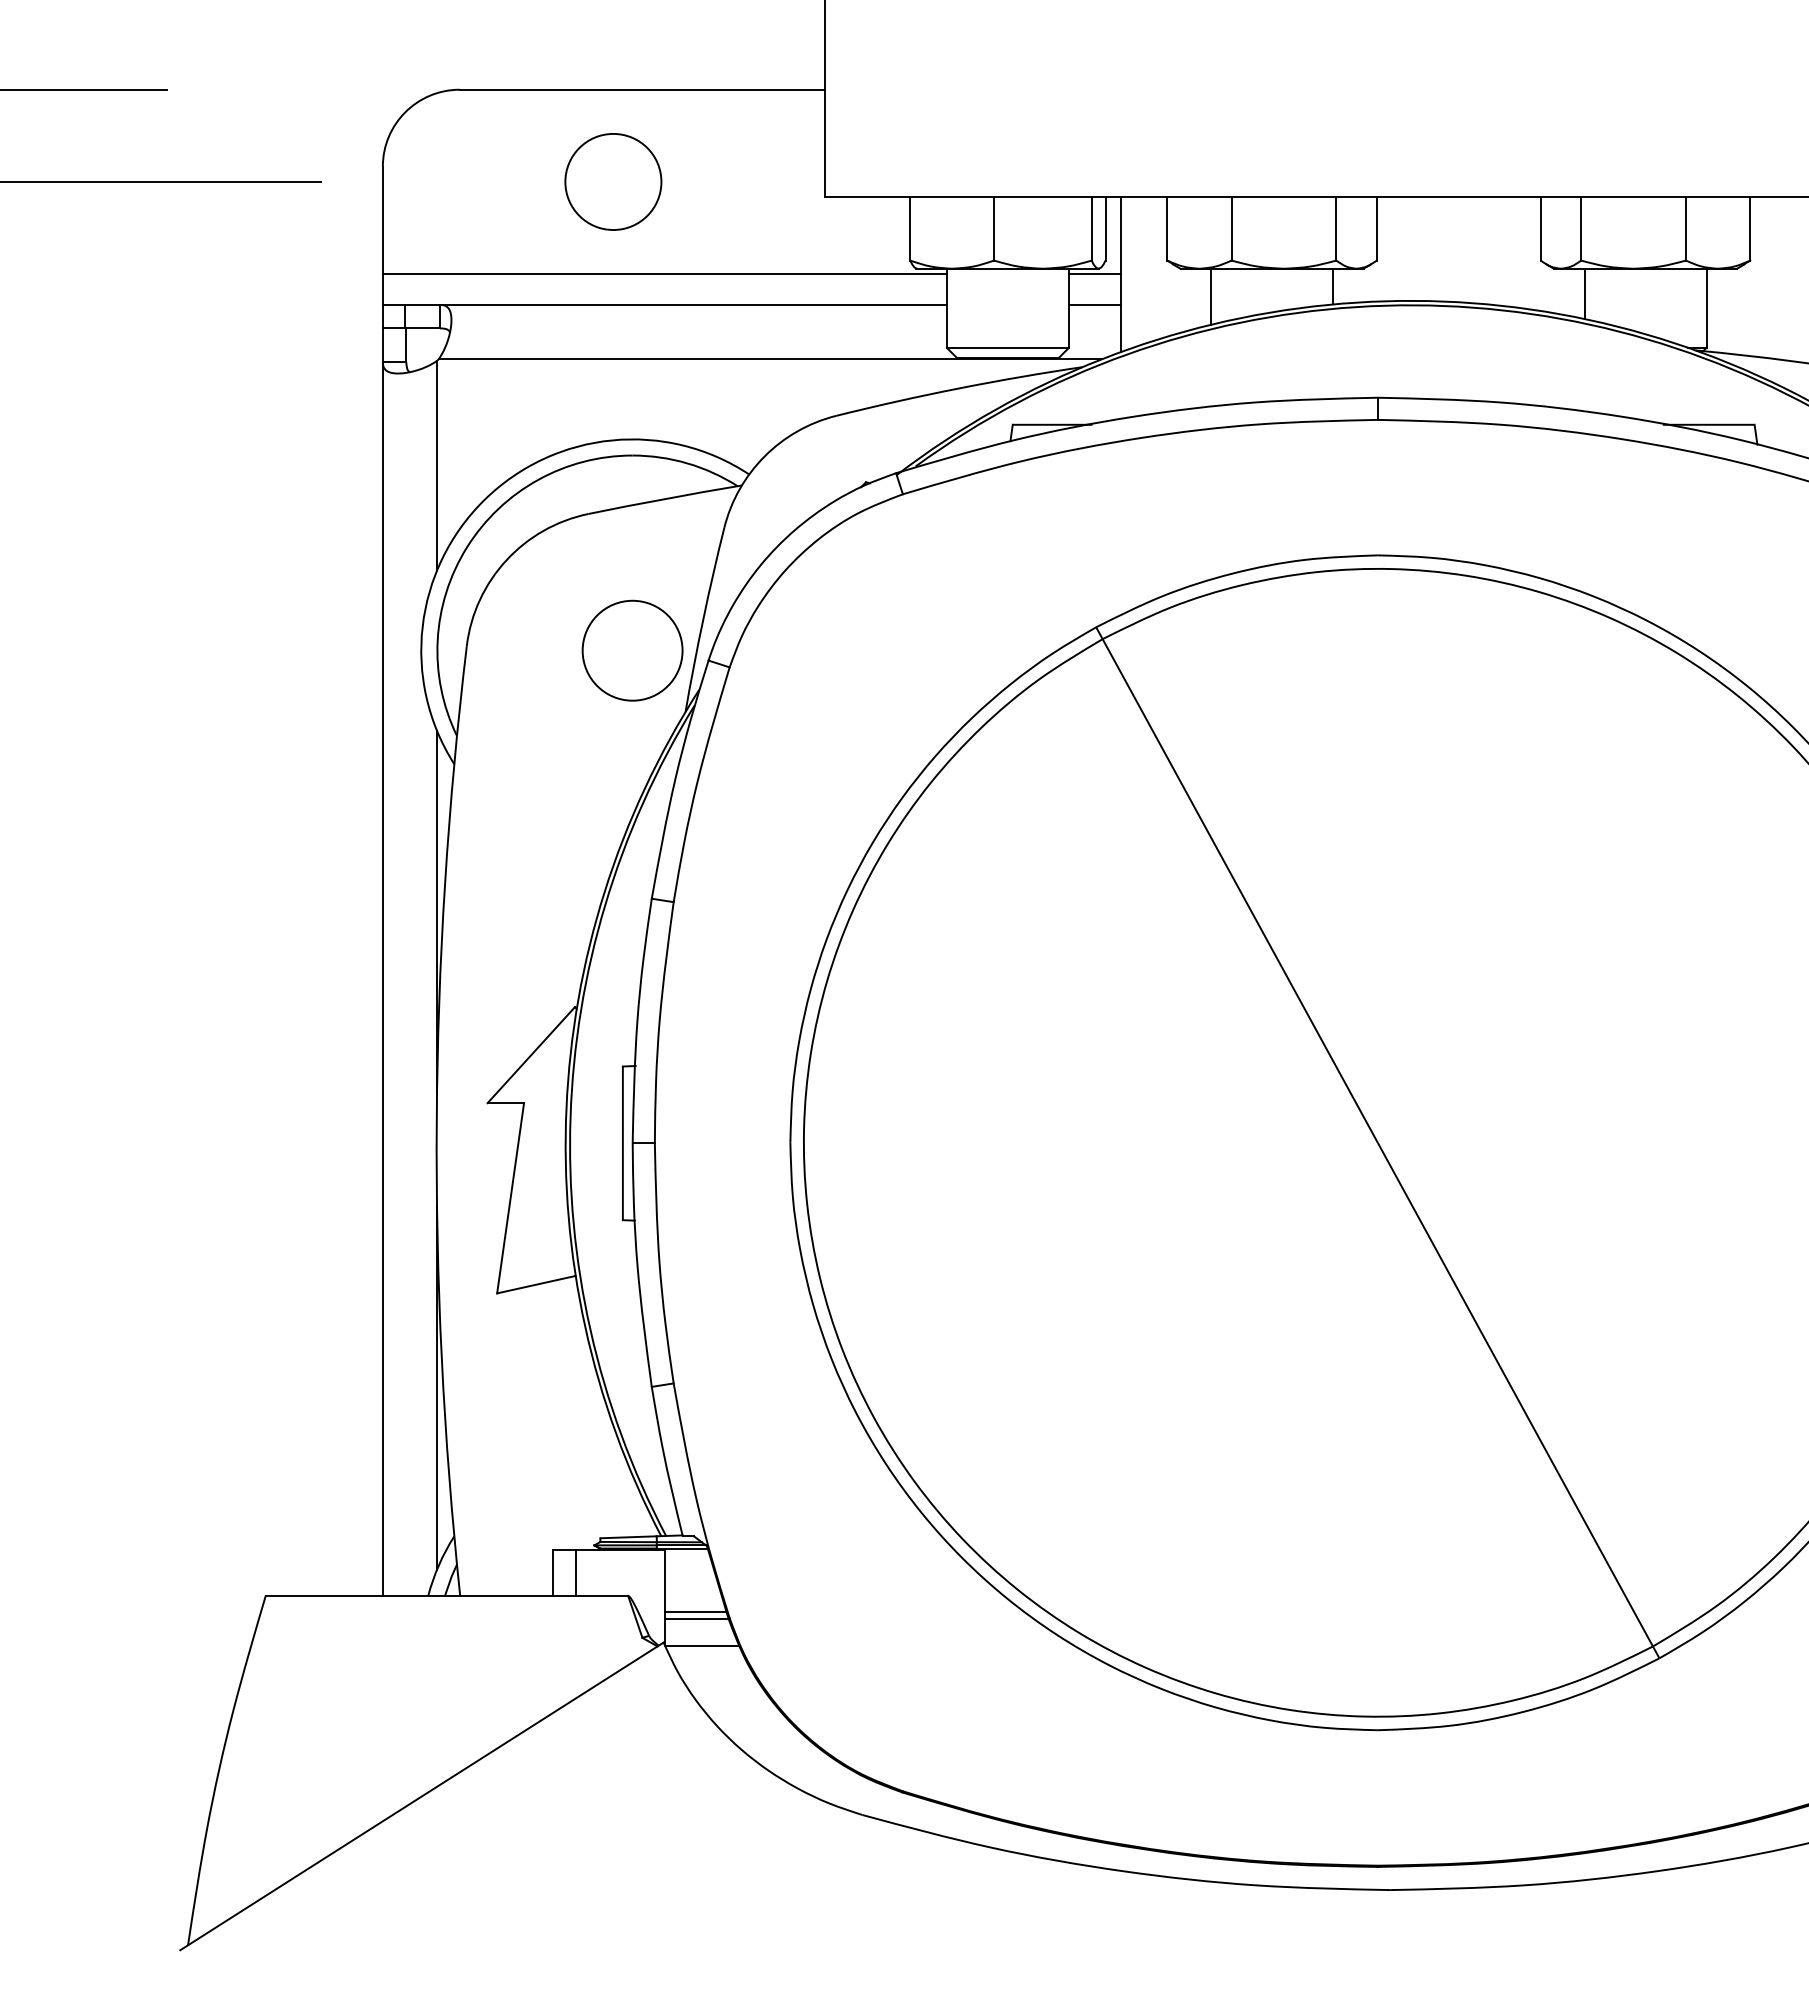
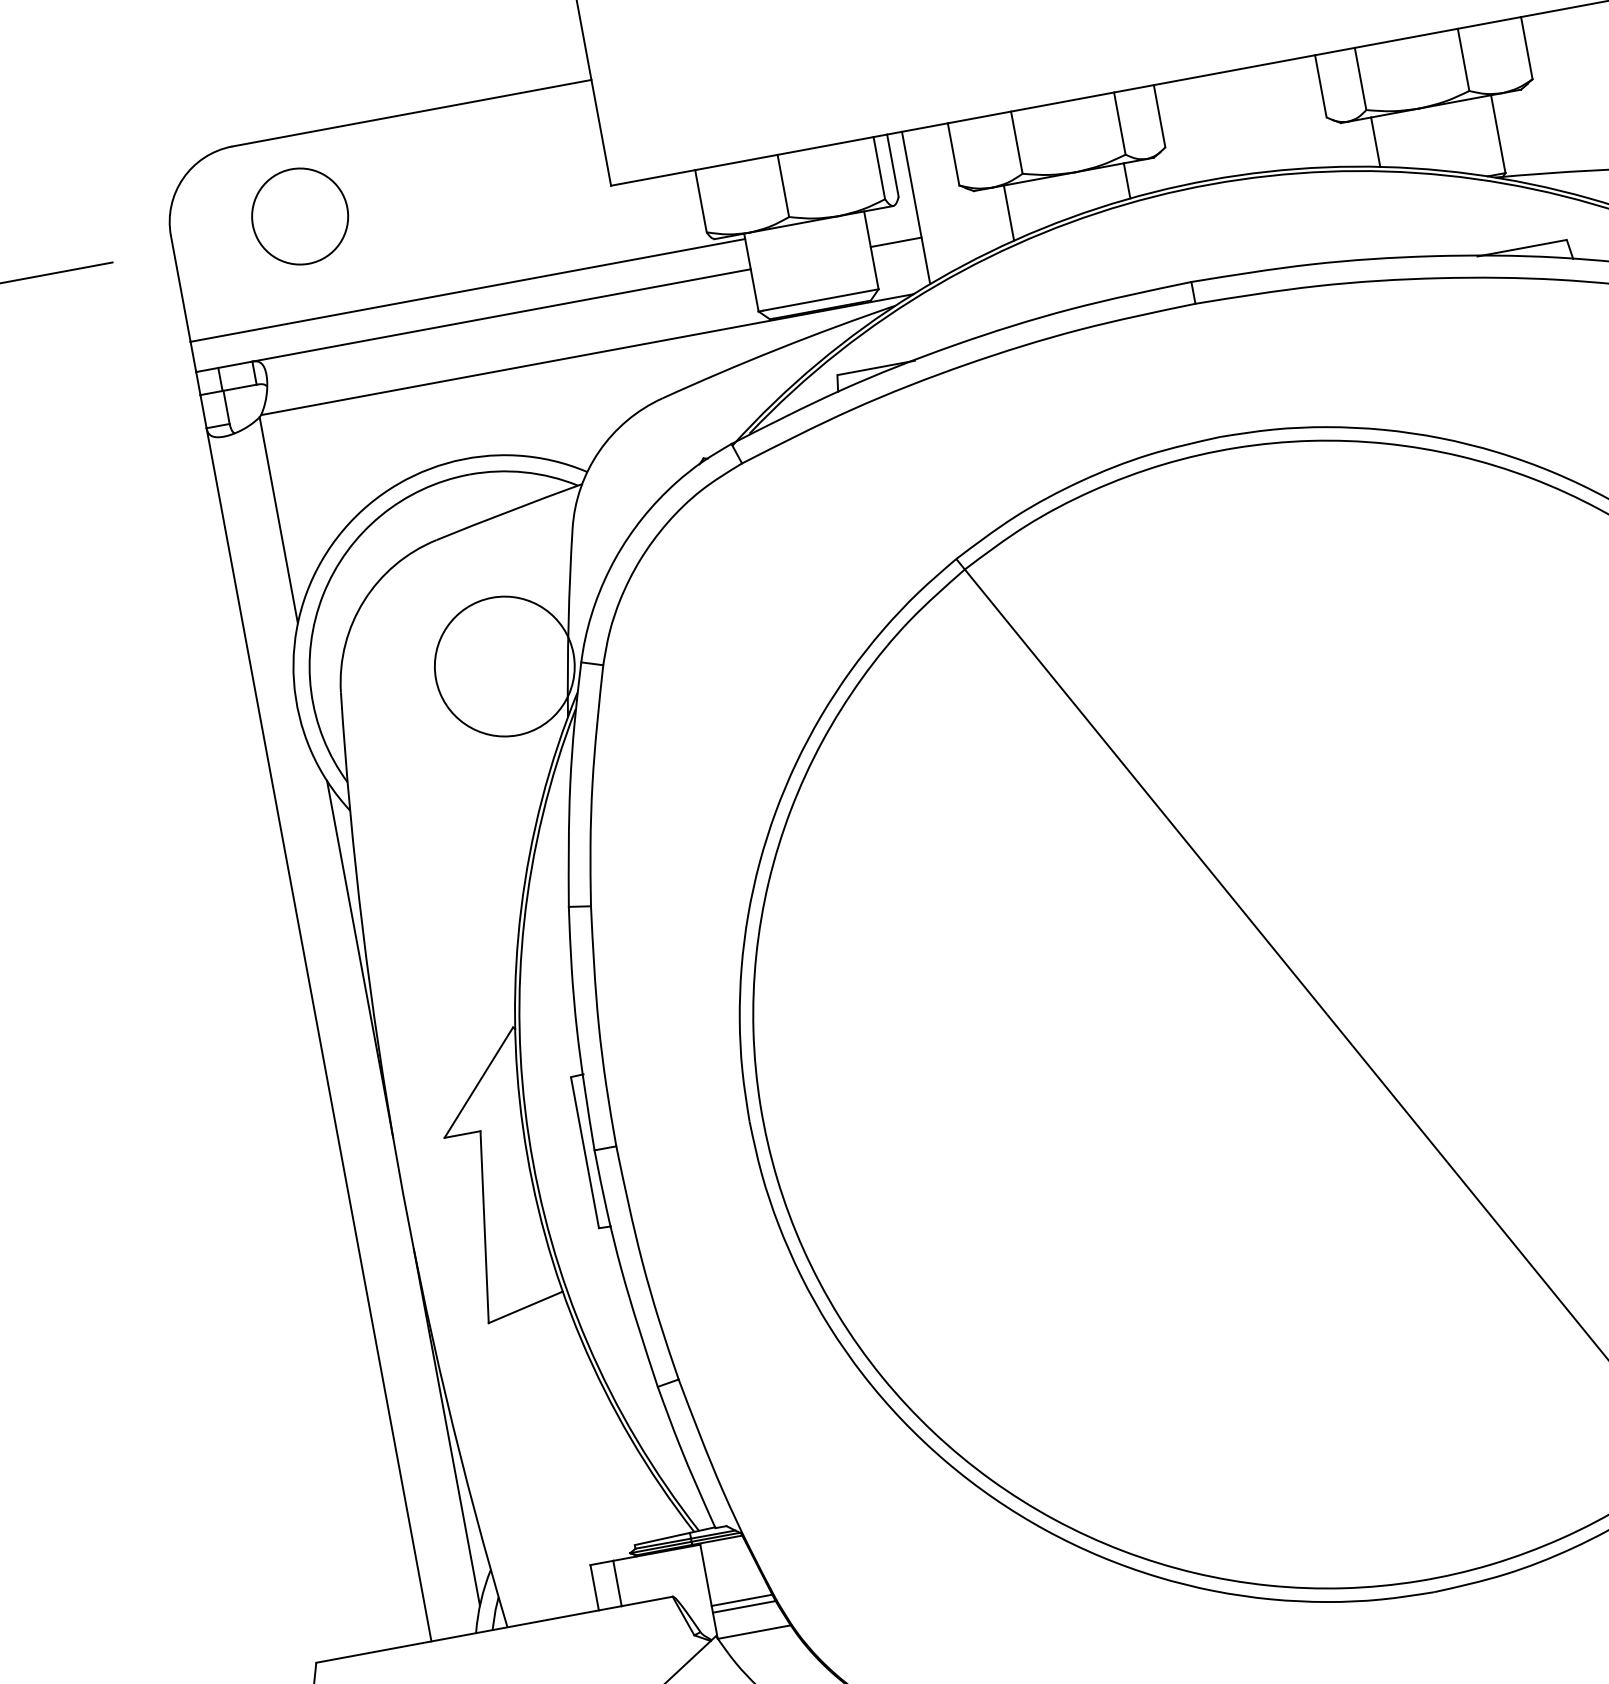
circle: (613, 181) -> (300, 216), moved
line: (1094, 274) -> (890, 212), removed
circle: (632, 650) -> (504, 666), size x1.4

